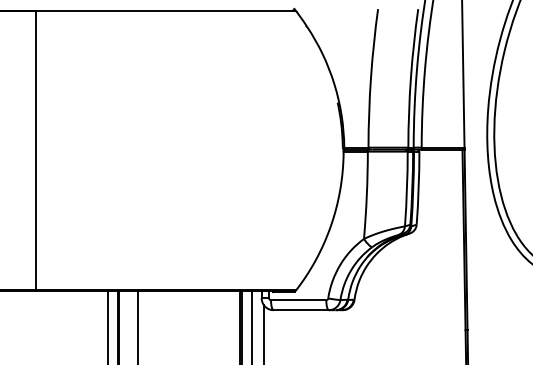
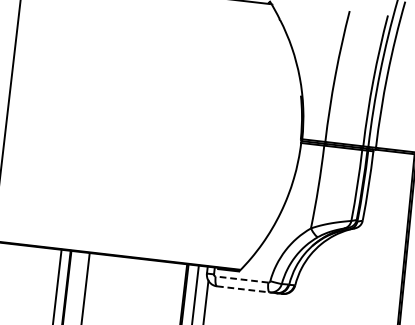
line: (298, 300) -> (241, 279), solid -> dashed
line: (301, 310) -> (243, 289), solid -> dashed

